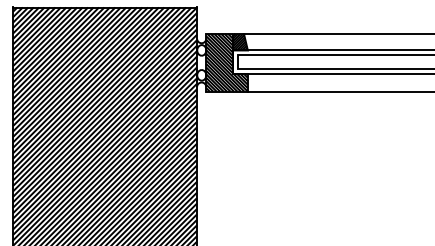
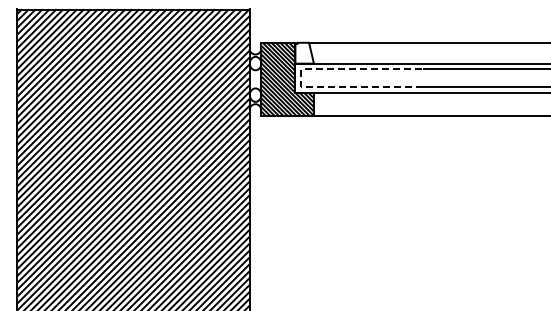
hatch: (240, 41) -> (304, 52), removed
line: (238, 62) -> (301, 78), solid -> dashed

